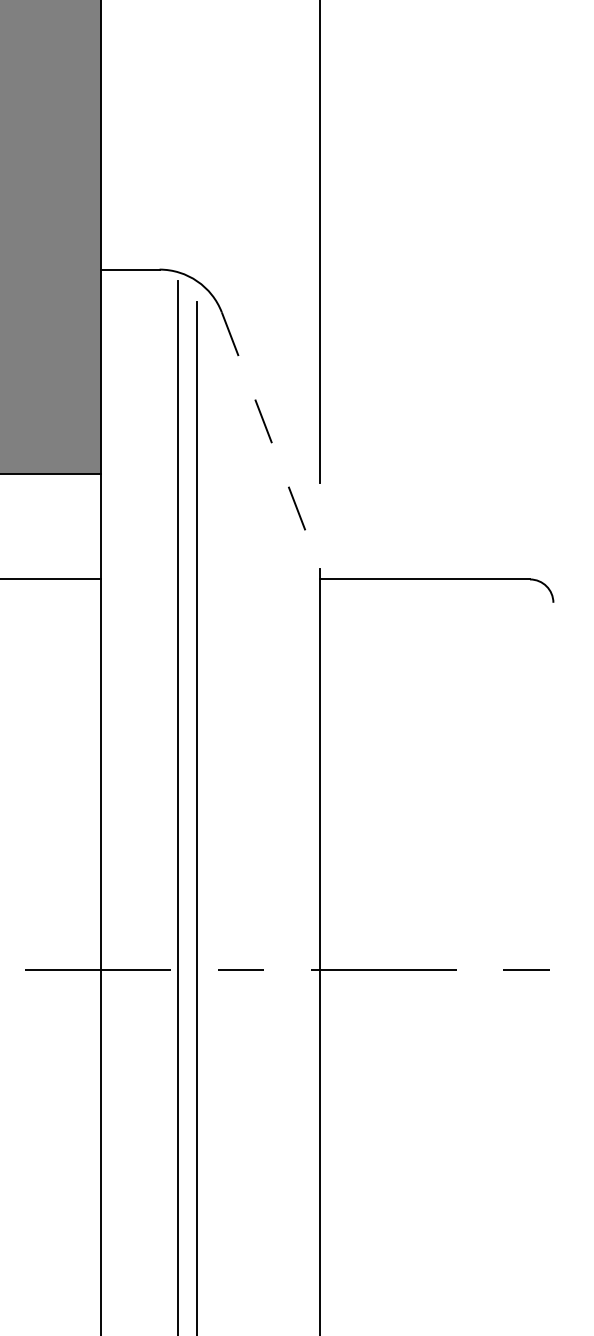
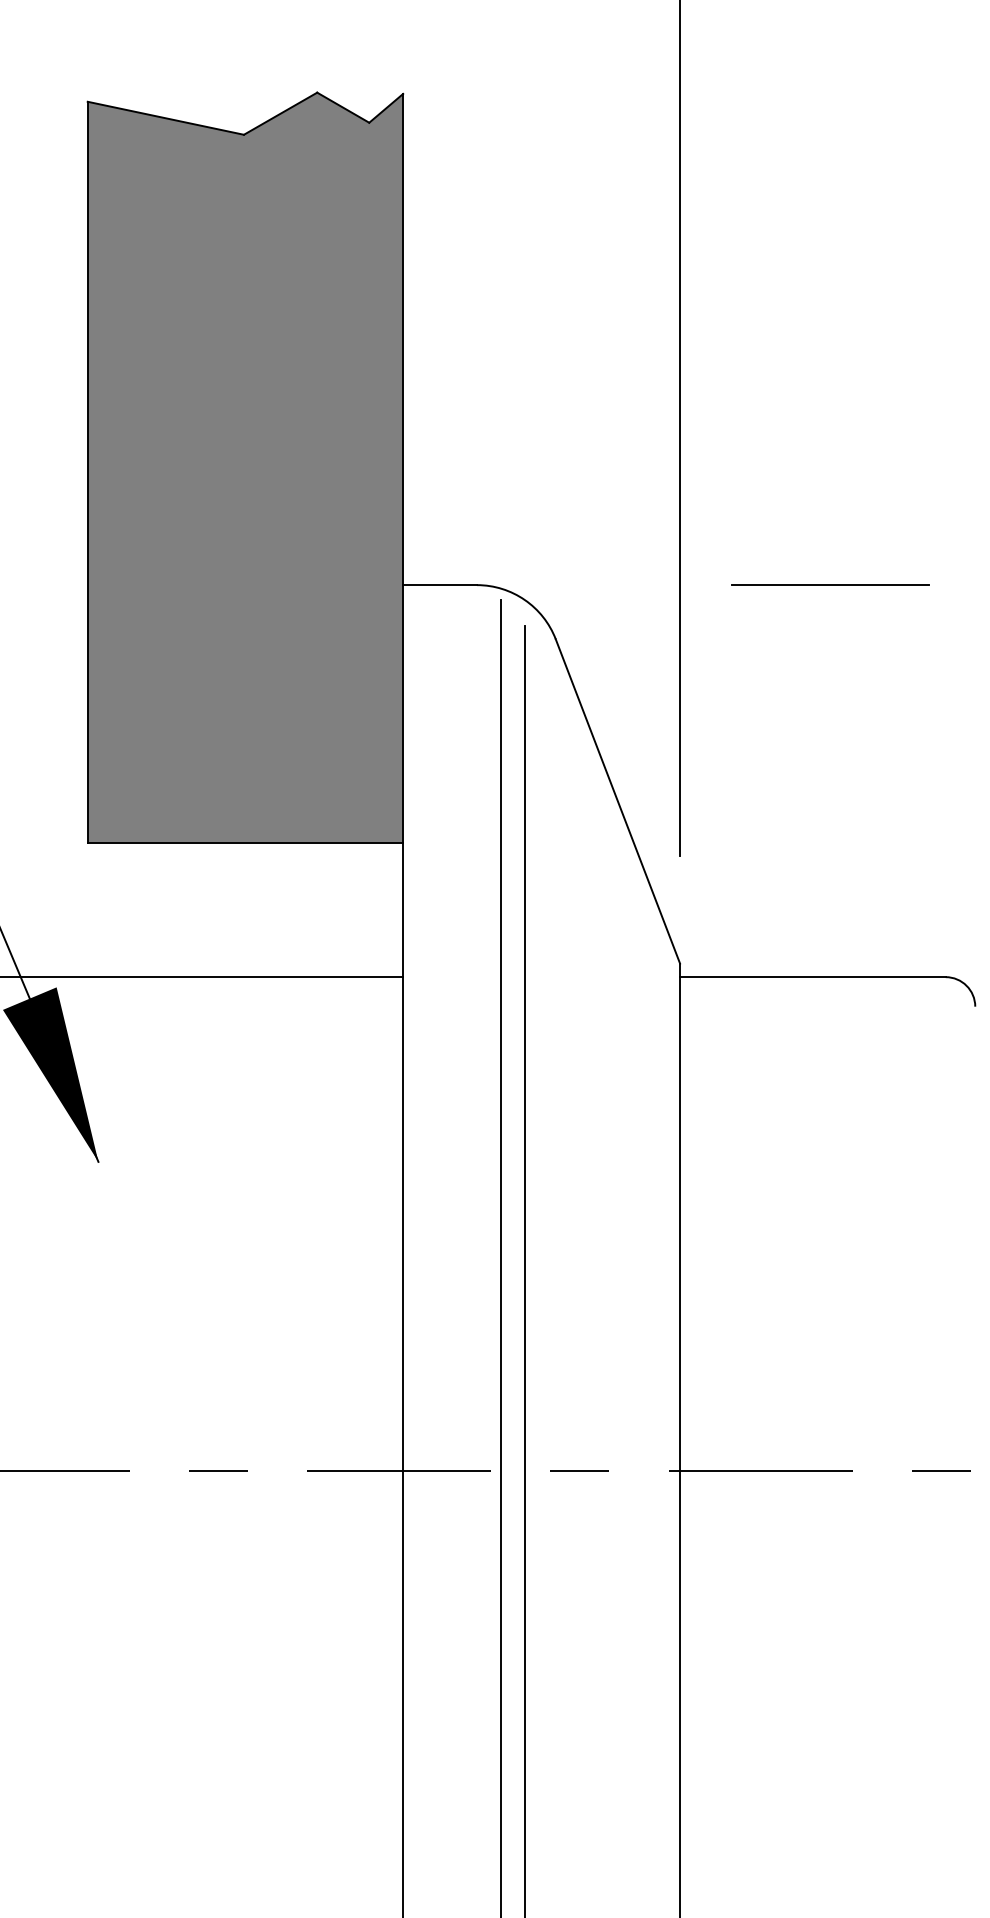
line: (438, 269) -> (830, 584), added
line: (270, 440) -> (617, 801), dashed -> solid

